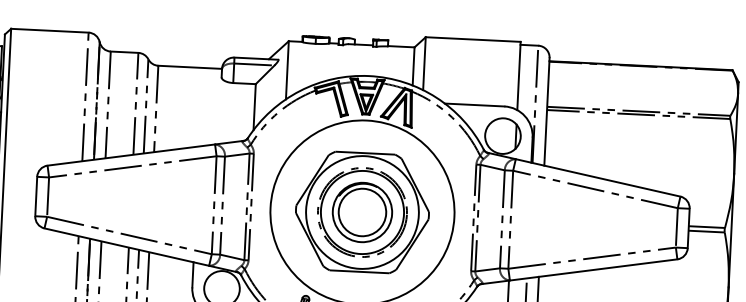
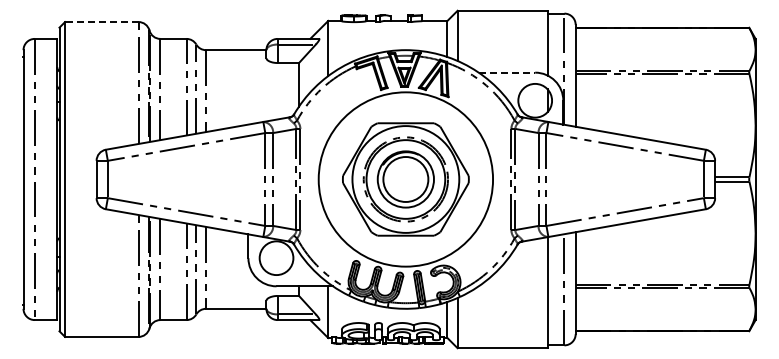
line: (49, 31) -> (101, 22), solid -> dashed
line: (475, 104) -> (507, 72), solid -> dashed

